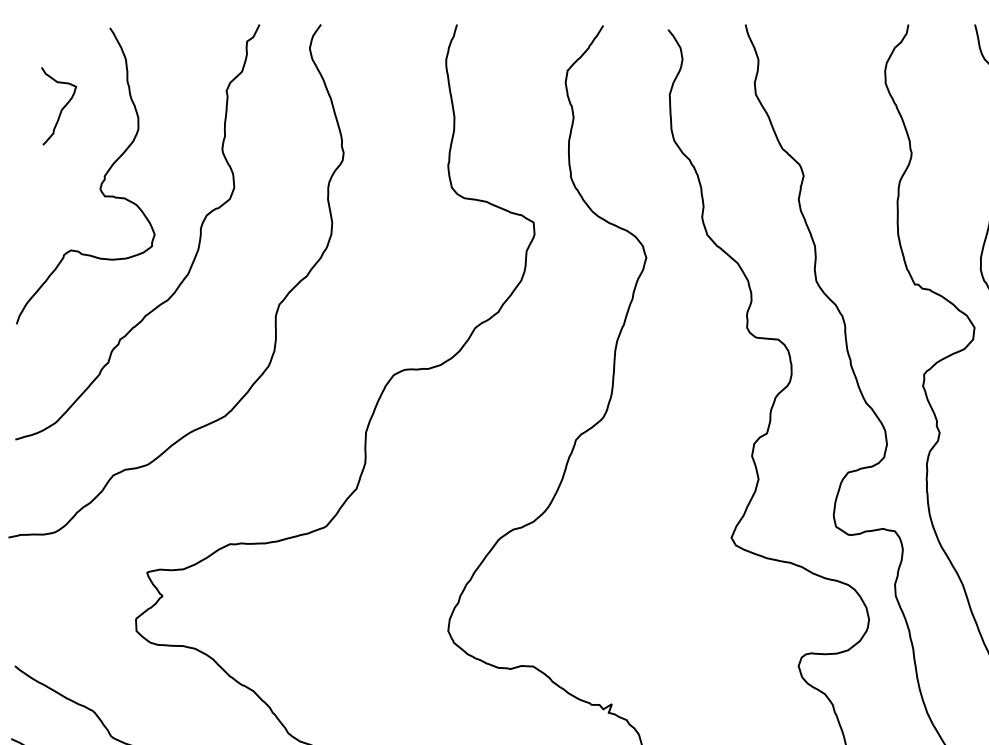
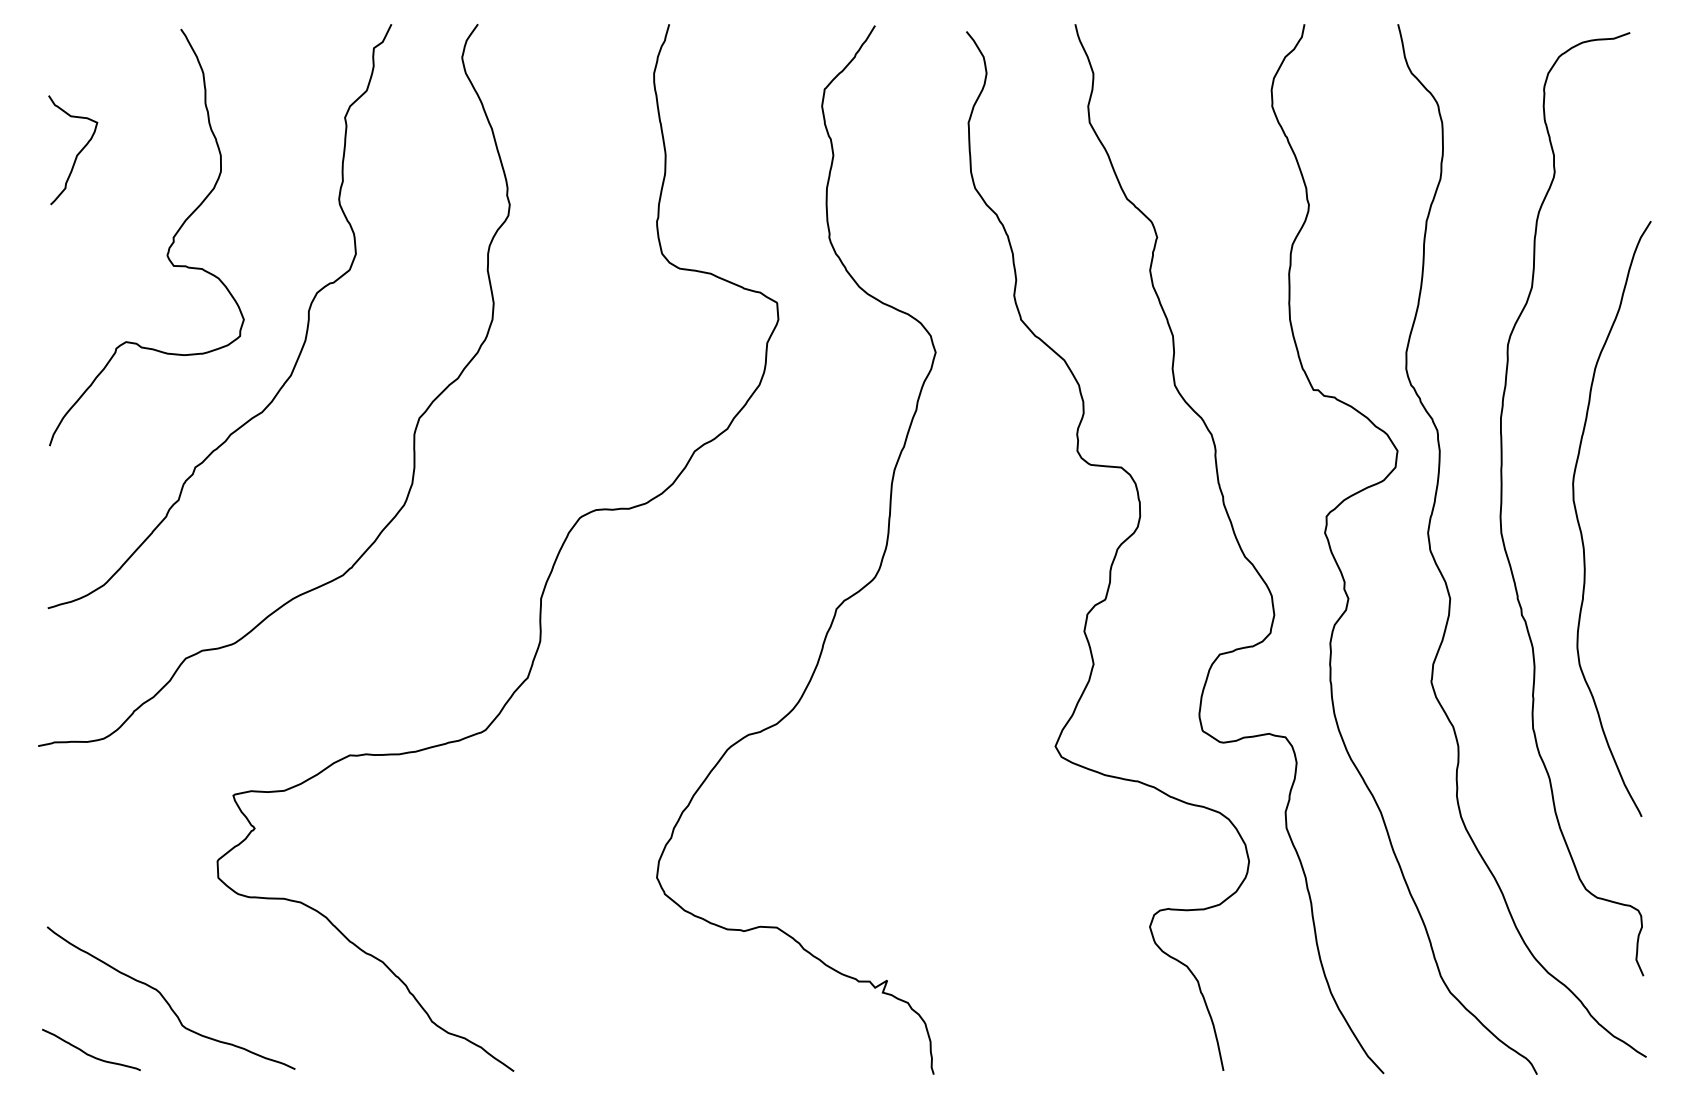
curve: (62, 108) -> (77, 153), moved

